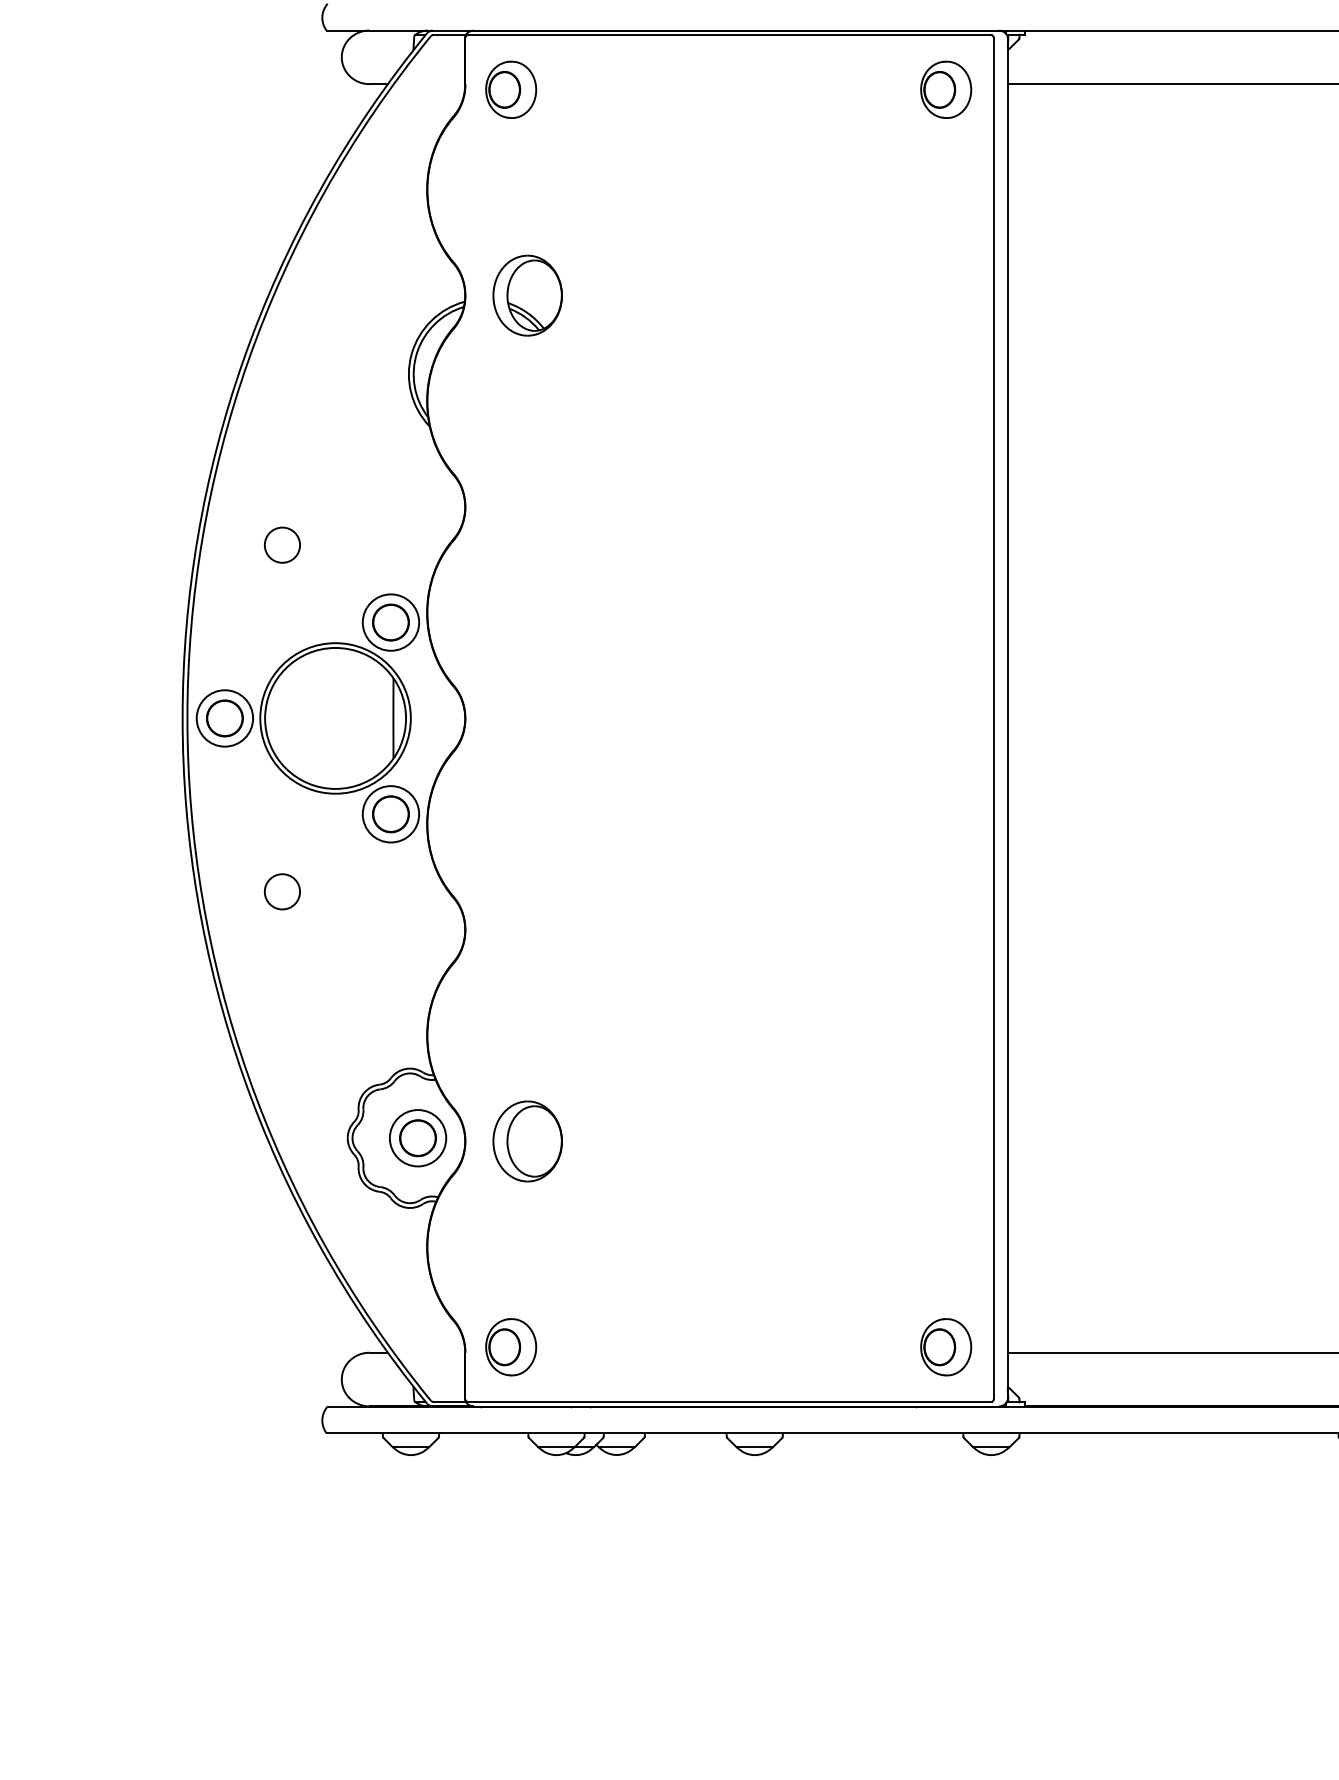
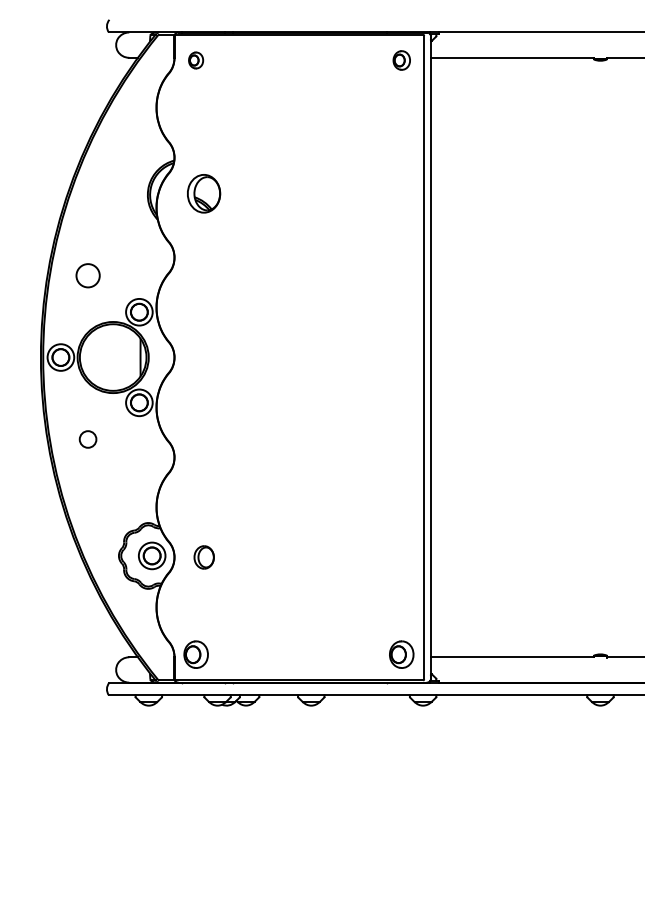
part: (509, 89) -> (195, 60), size x0.6
part: (945, 89) -> (401, 60), size x0.7
part: (528, 295) -> (204, 193), moved
circle: (281, 544) -> (87, 275), size x1.4
part: (528, 1141) -> (204, 557), size x0.6

